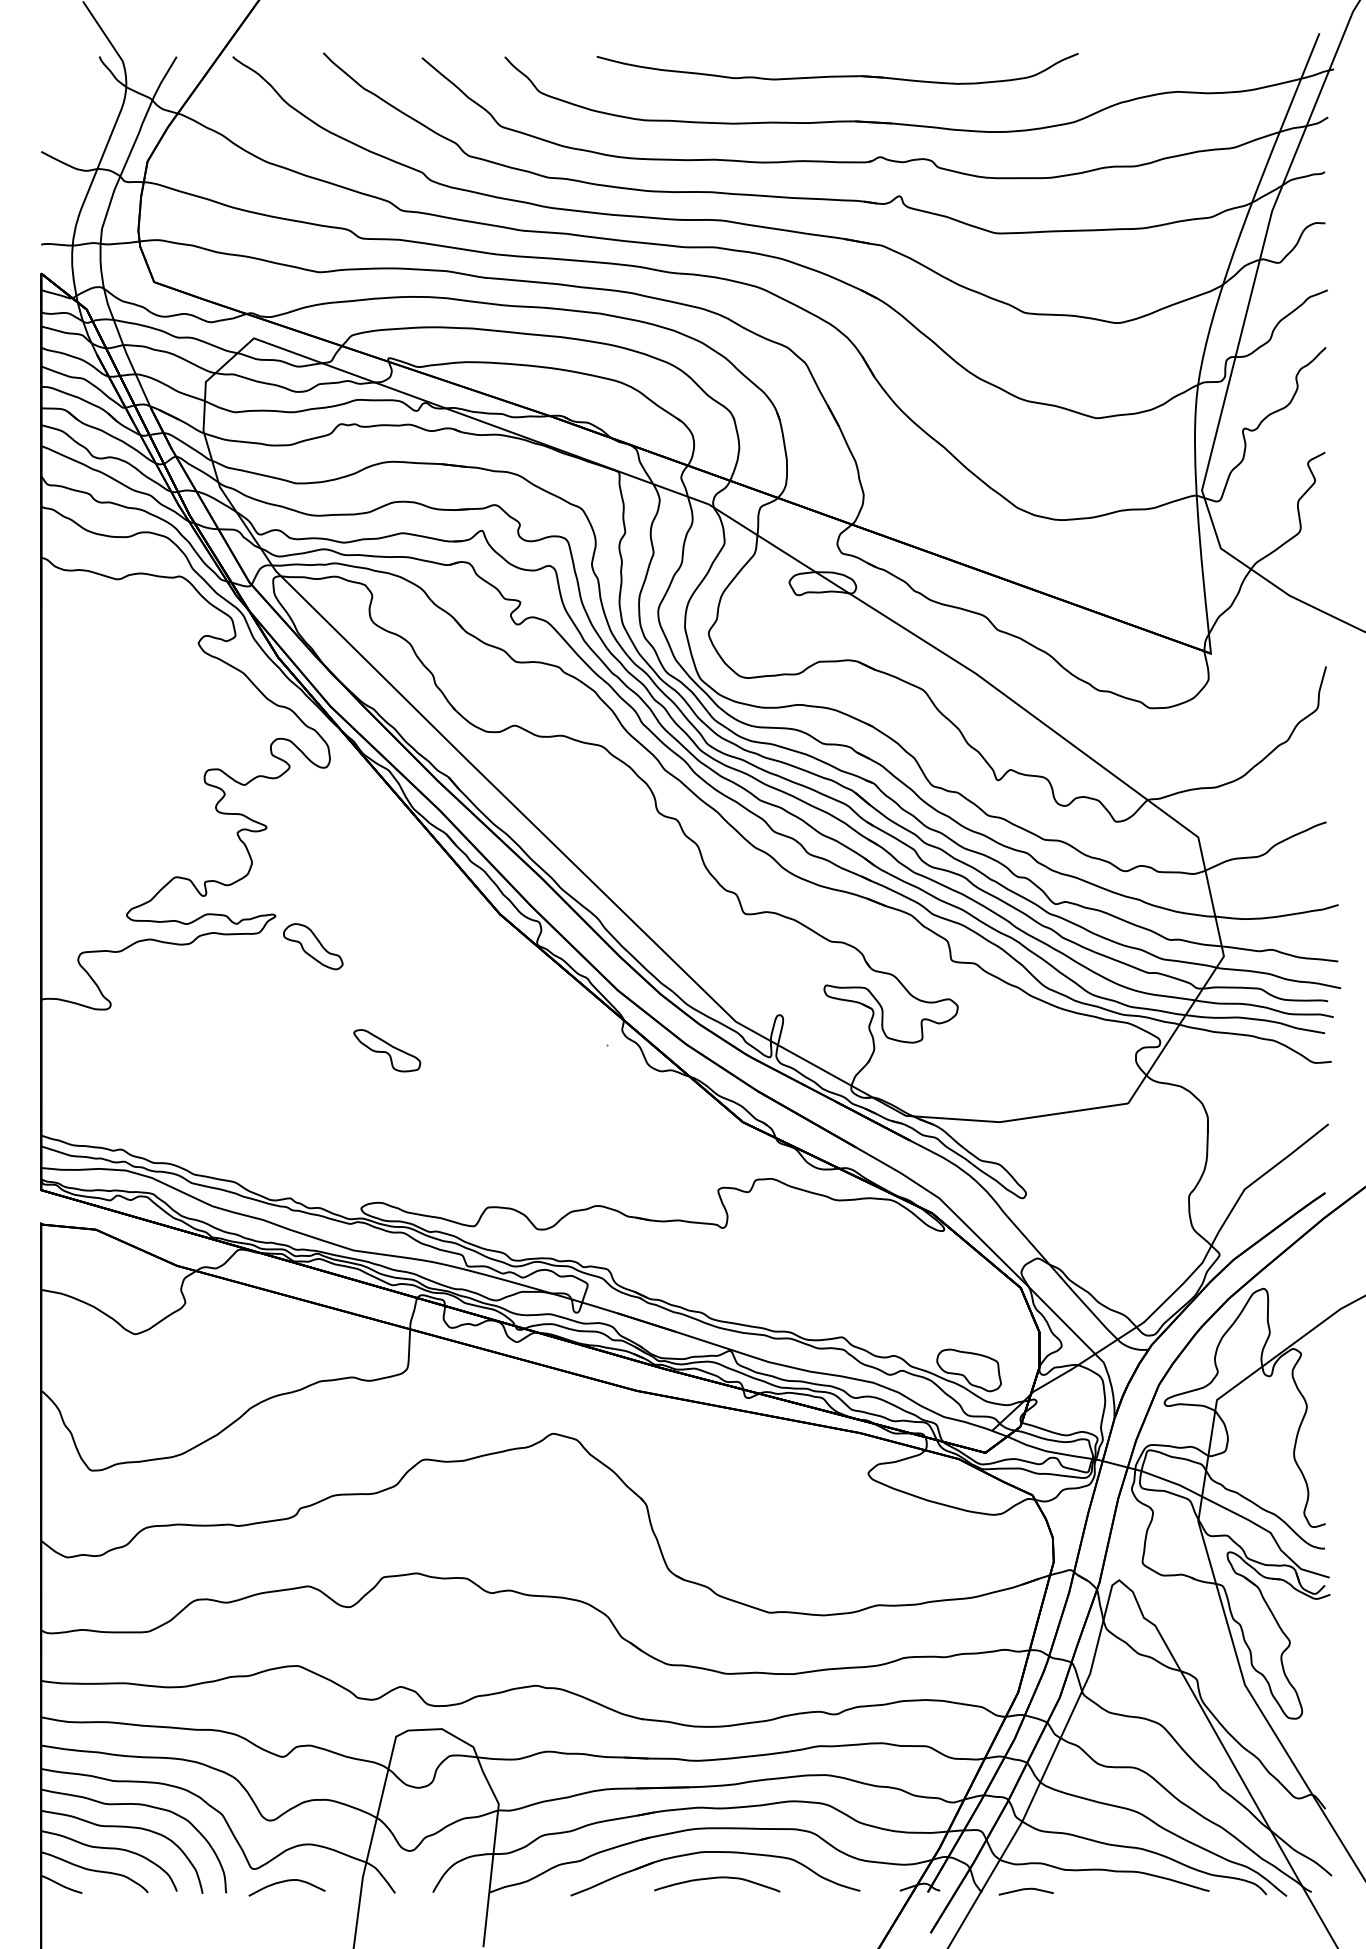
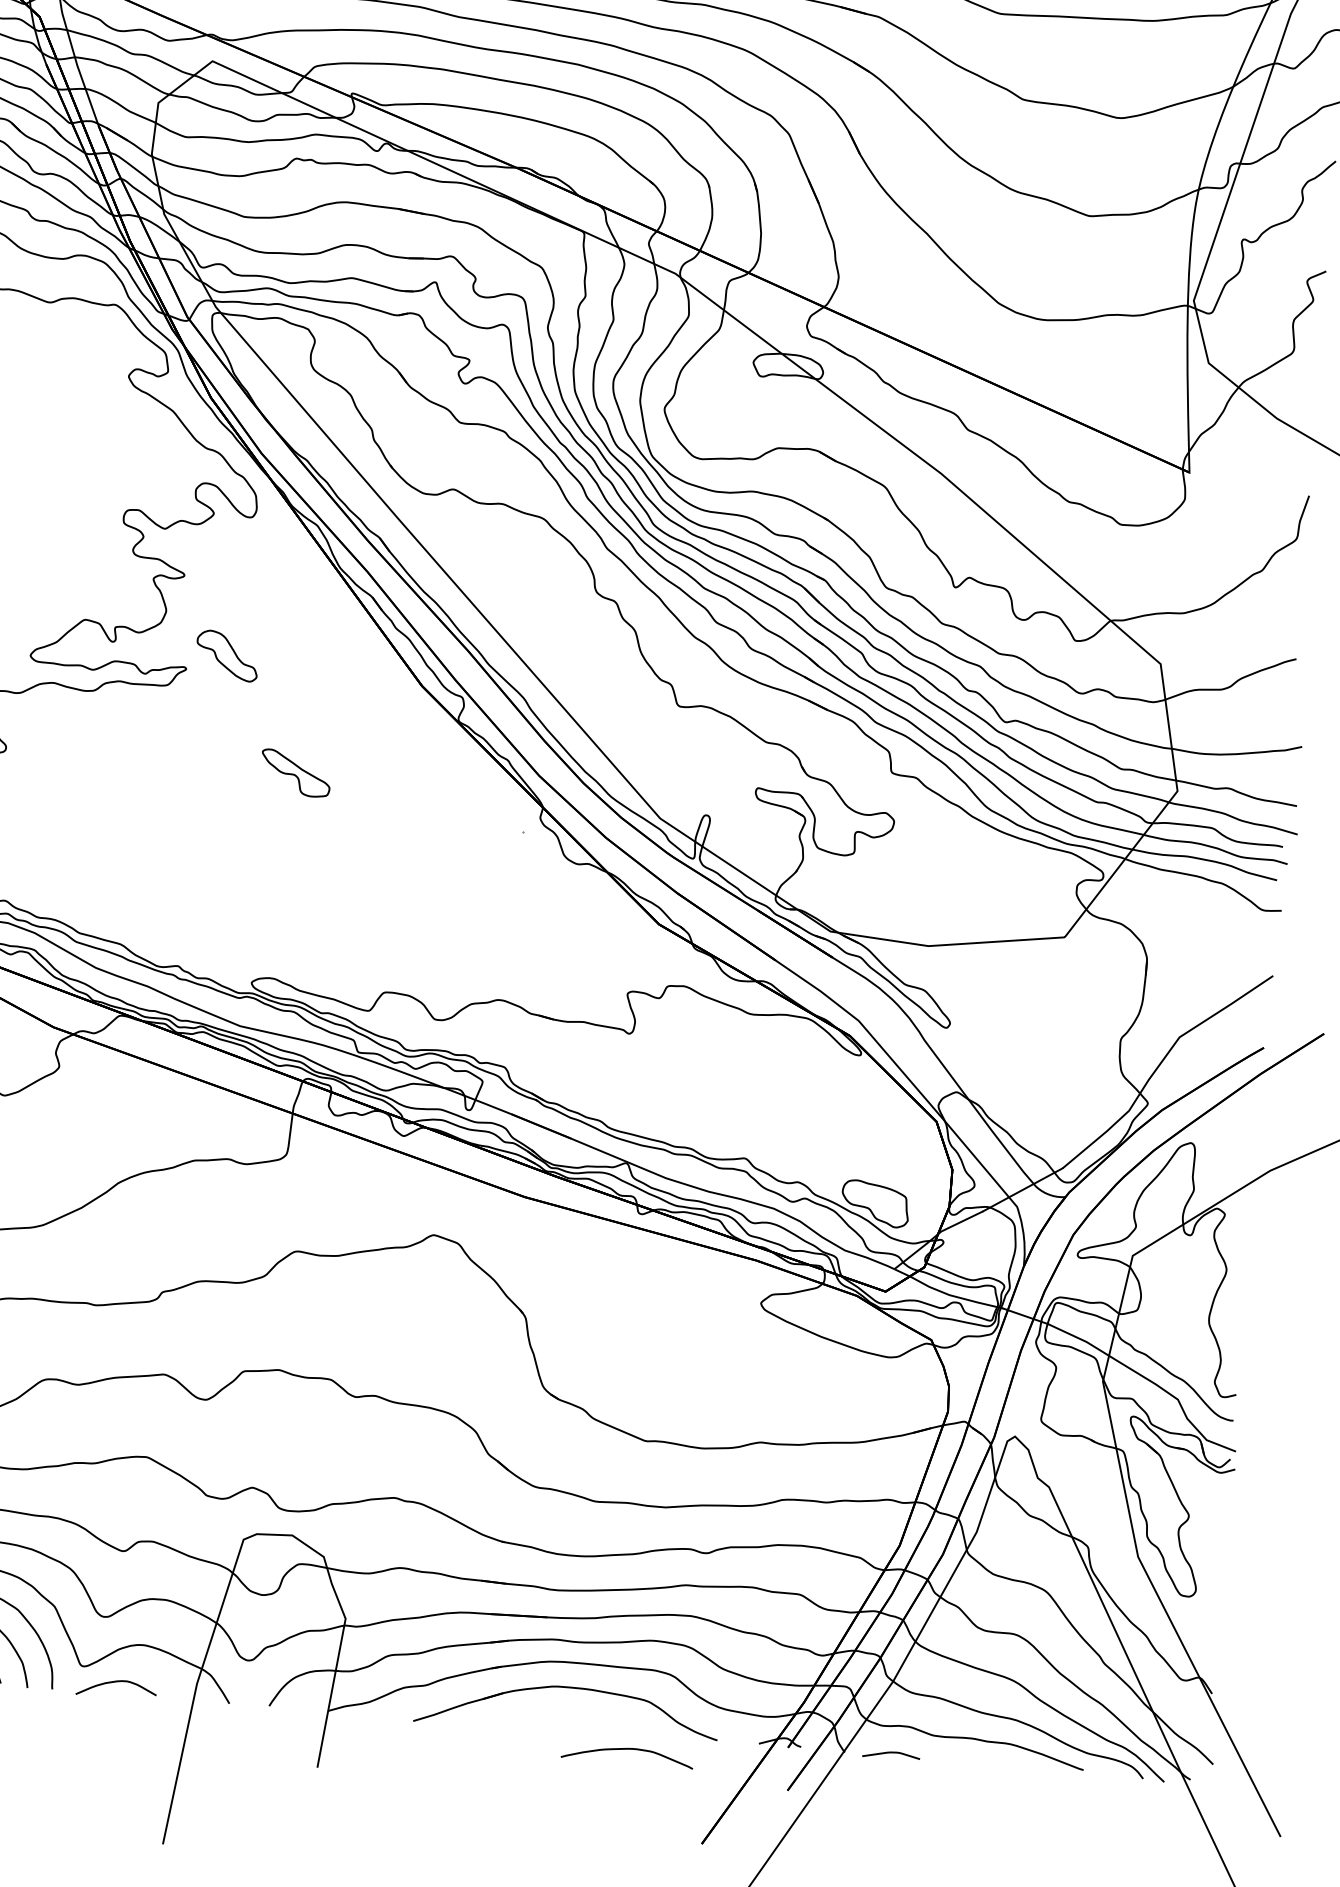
part: (313, 946) -> (227, 655), moved
part: (387, 1050) -> (296, 773), moved
curve: (717, 1878) -> (628, 1749), moved

